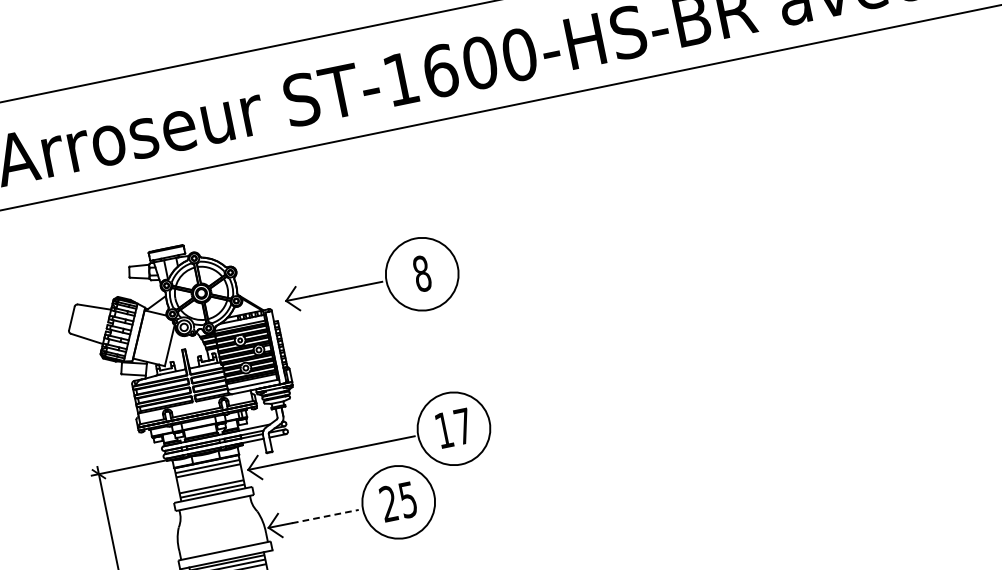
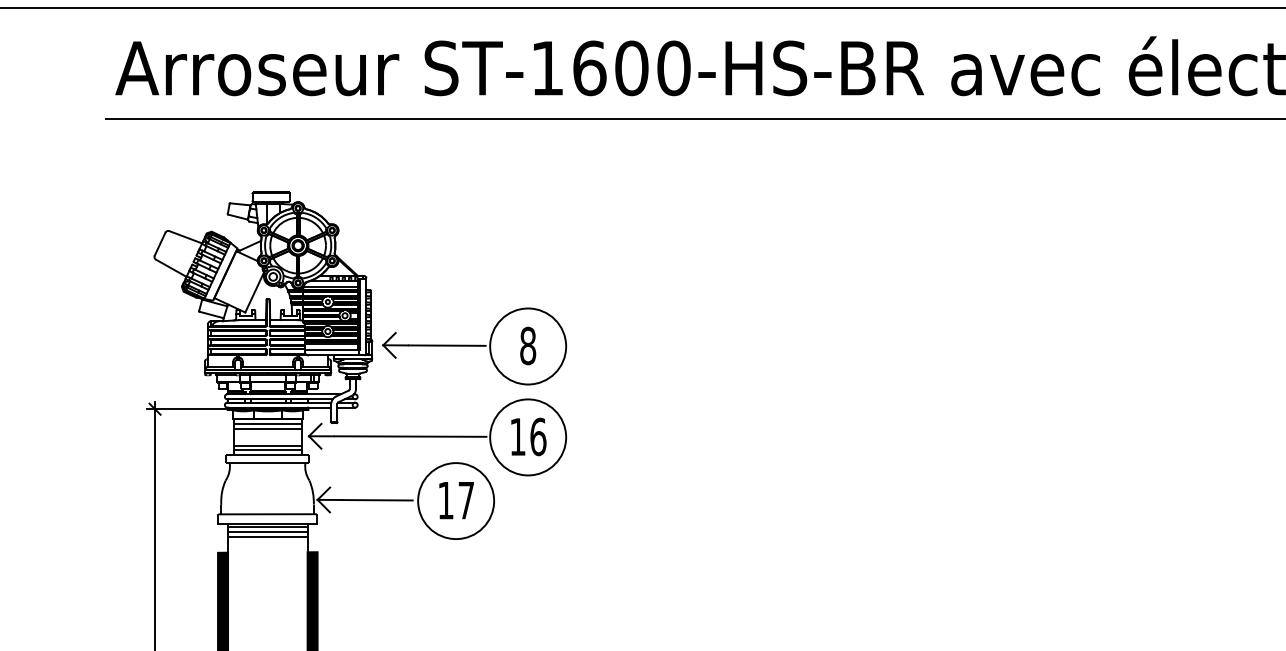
part: (371, 284) -> (474, 346), moved
text: (463, 425) -> (538, 436), 17 -> 16
text: (398, 501) -> (455, 500), 25 -> 17
line: (325, 516) -> (378, 500), dashed -> solid

